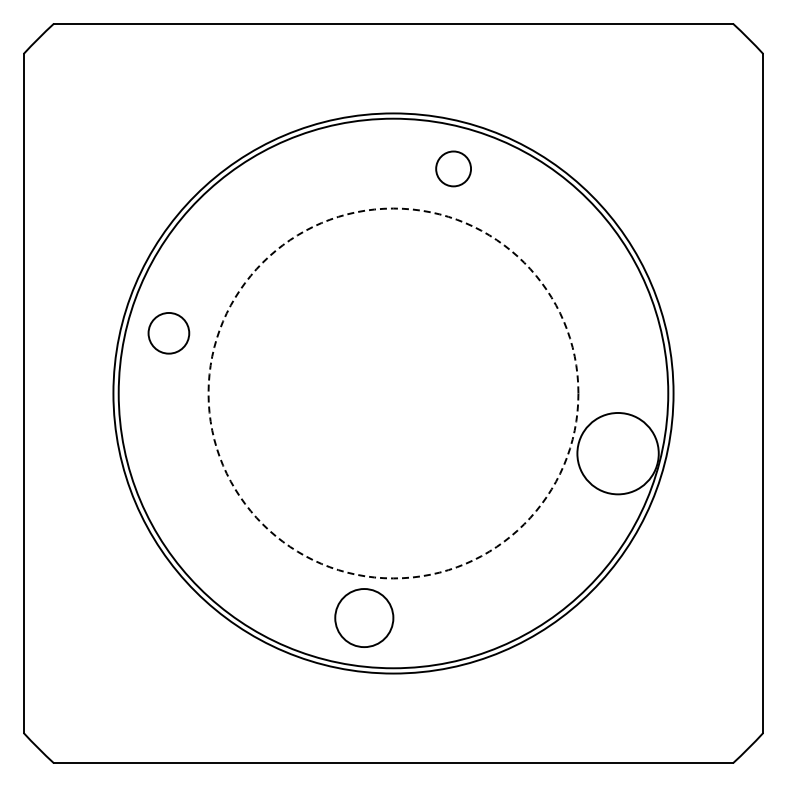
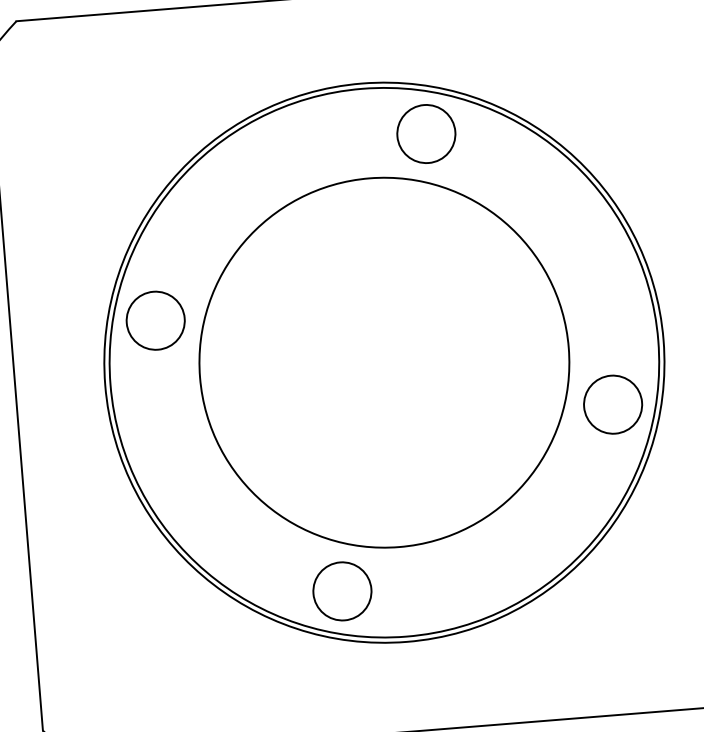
circle: (453, 168) -> (426, 133), size x1.67
circle: (168, 333) -> (155, 320), size x1.43
circle: (393, 393) -> (384, 362), dashed -> solid
circle: (618, 453) -> (613, 404), size x0.71
circle: (364, 617) -> (342, 590), moved

